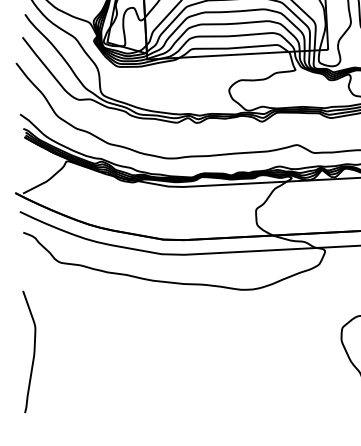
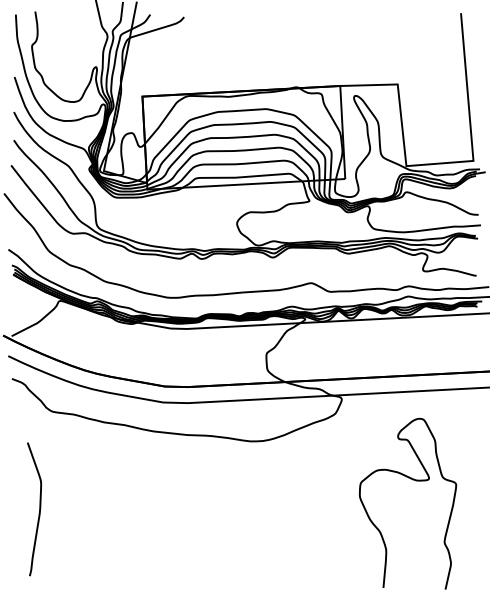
curve: (33, 352) -> (39, 509), moved

